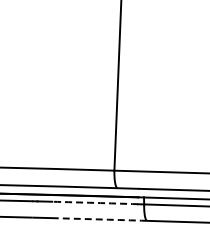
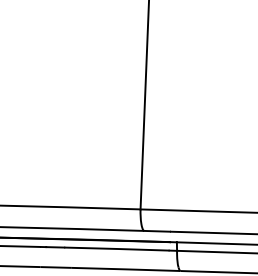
arc: (95, 202) -> (117, 248), dashed -> solid
arc: (102, 219) -> (125, 269), dashed -> solid

